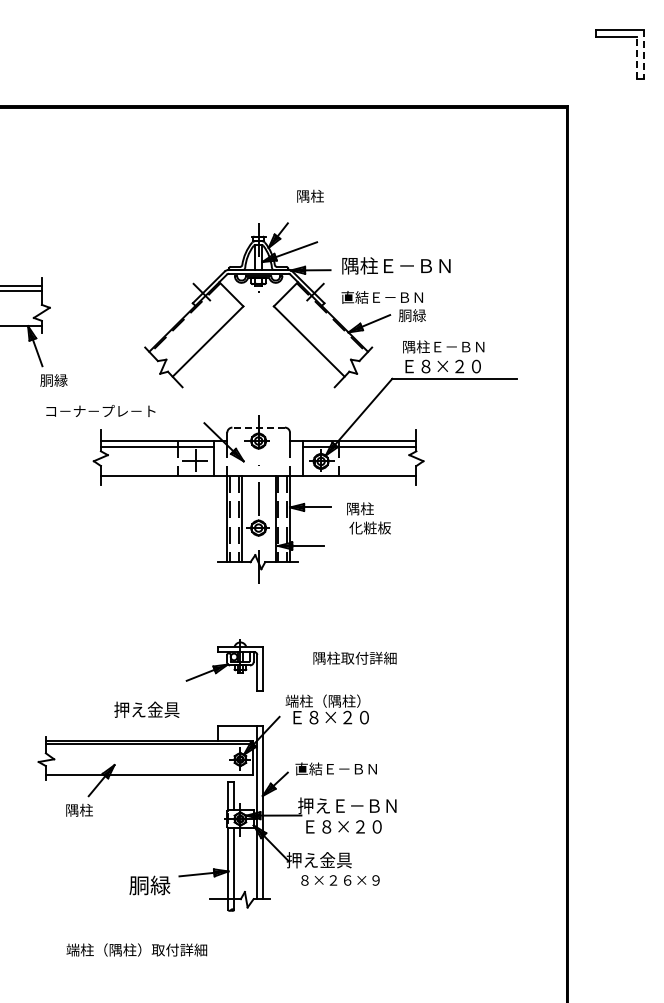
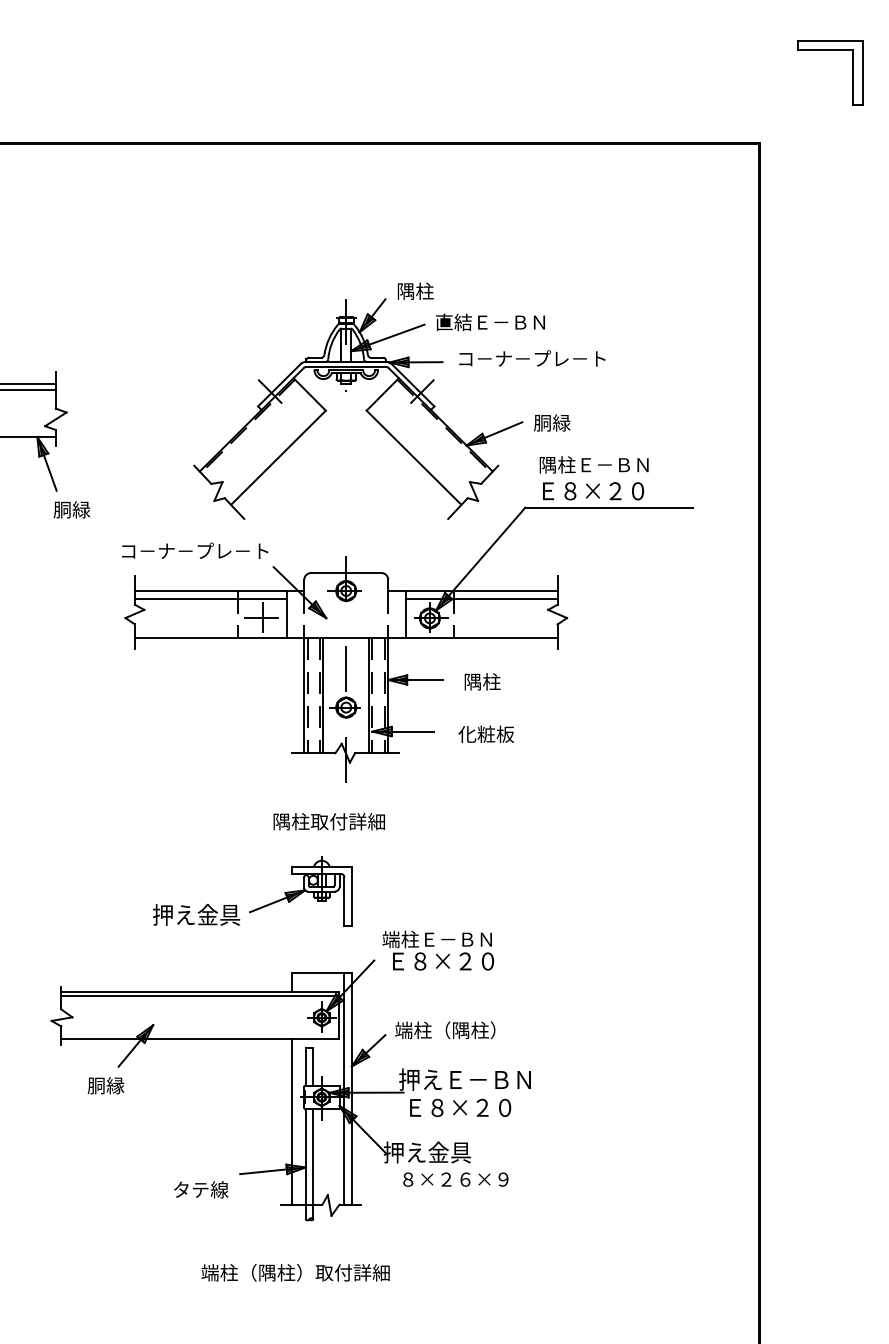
line: (644, 54) -> (863, 73), dashed -> solid
line: (636, 57) -> (852, 77), dashed -> solid
text: (310, 195) -> (415, 290), moved
text: (397, 265) -> (532, 355), 隅柱Ｅ－ＢＮ -> コ－ナ－プレ－ト
text: (381, 297) -> (489, 322), moved
text: (61, 380) -> (82, 509), 胴縁 -> 胴緑
text: (100, 410) -> (194, 550), moved
line: (258, 427) -> (346, 572), dashed -> solid
text: (369, 527) -> (485, 733), moved
text: (354, 657) -> (328, 820), moved
text: (342, 700) -> (458, 938), 端柱（隅柱） -> 端柱Ｅ－ＢＮ
text: (146, 709) -> (196, 914), moved
text: (335, 768) -> (449, 1029), 直結Ｅ－ＢＮ -> 端柱（隅柱）
text: (78, 809) -> (104, 1084), 隅柱 -> 胴縁
line: (217, 837) -> (291, 1122), added
text: (149, 885) -> (200, 1186), 胴緑 -> タテ線
text: (136, 949) -> (295, 1272), moved

